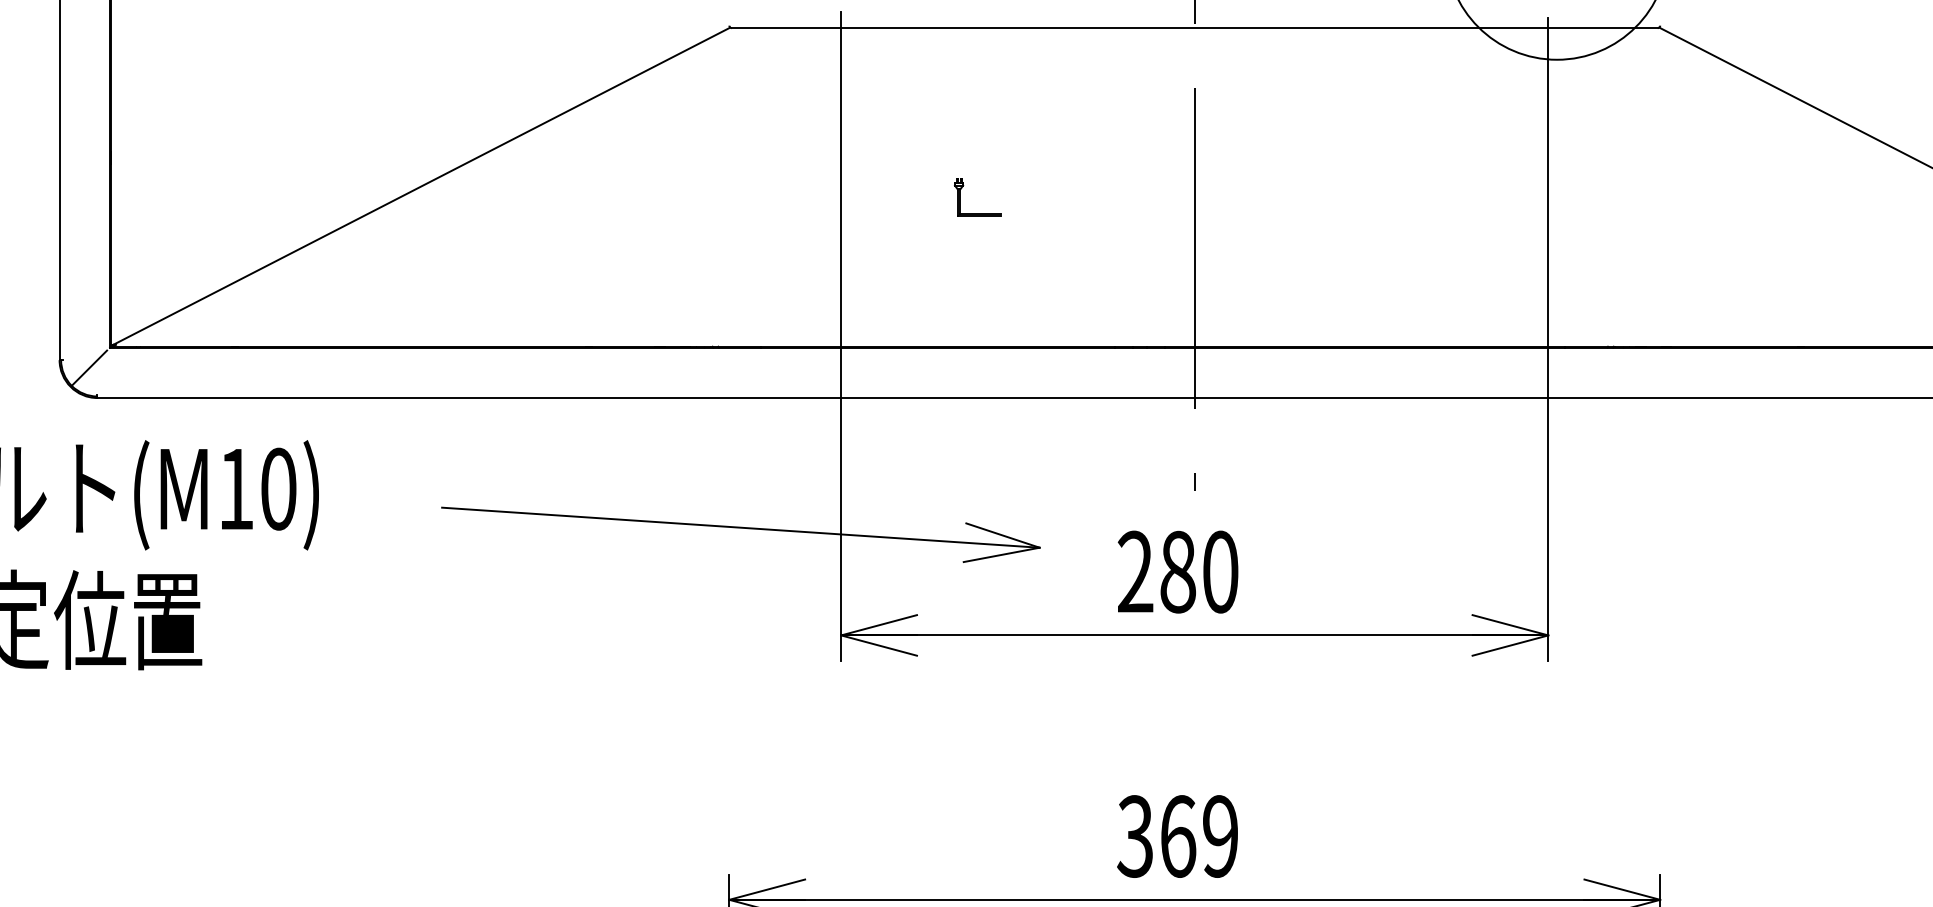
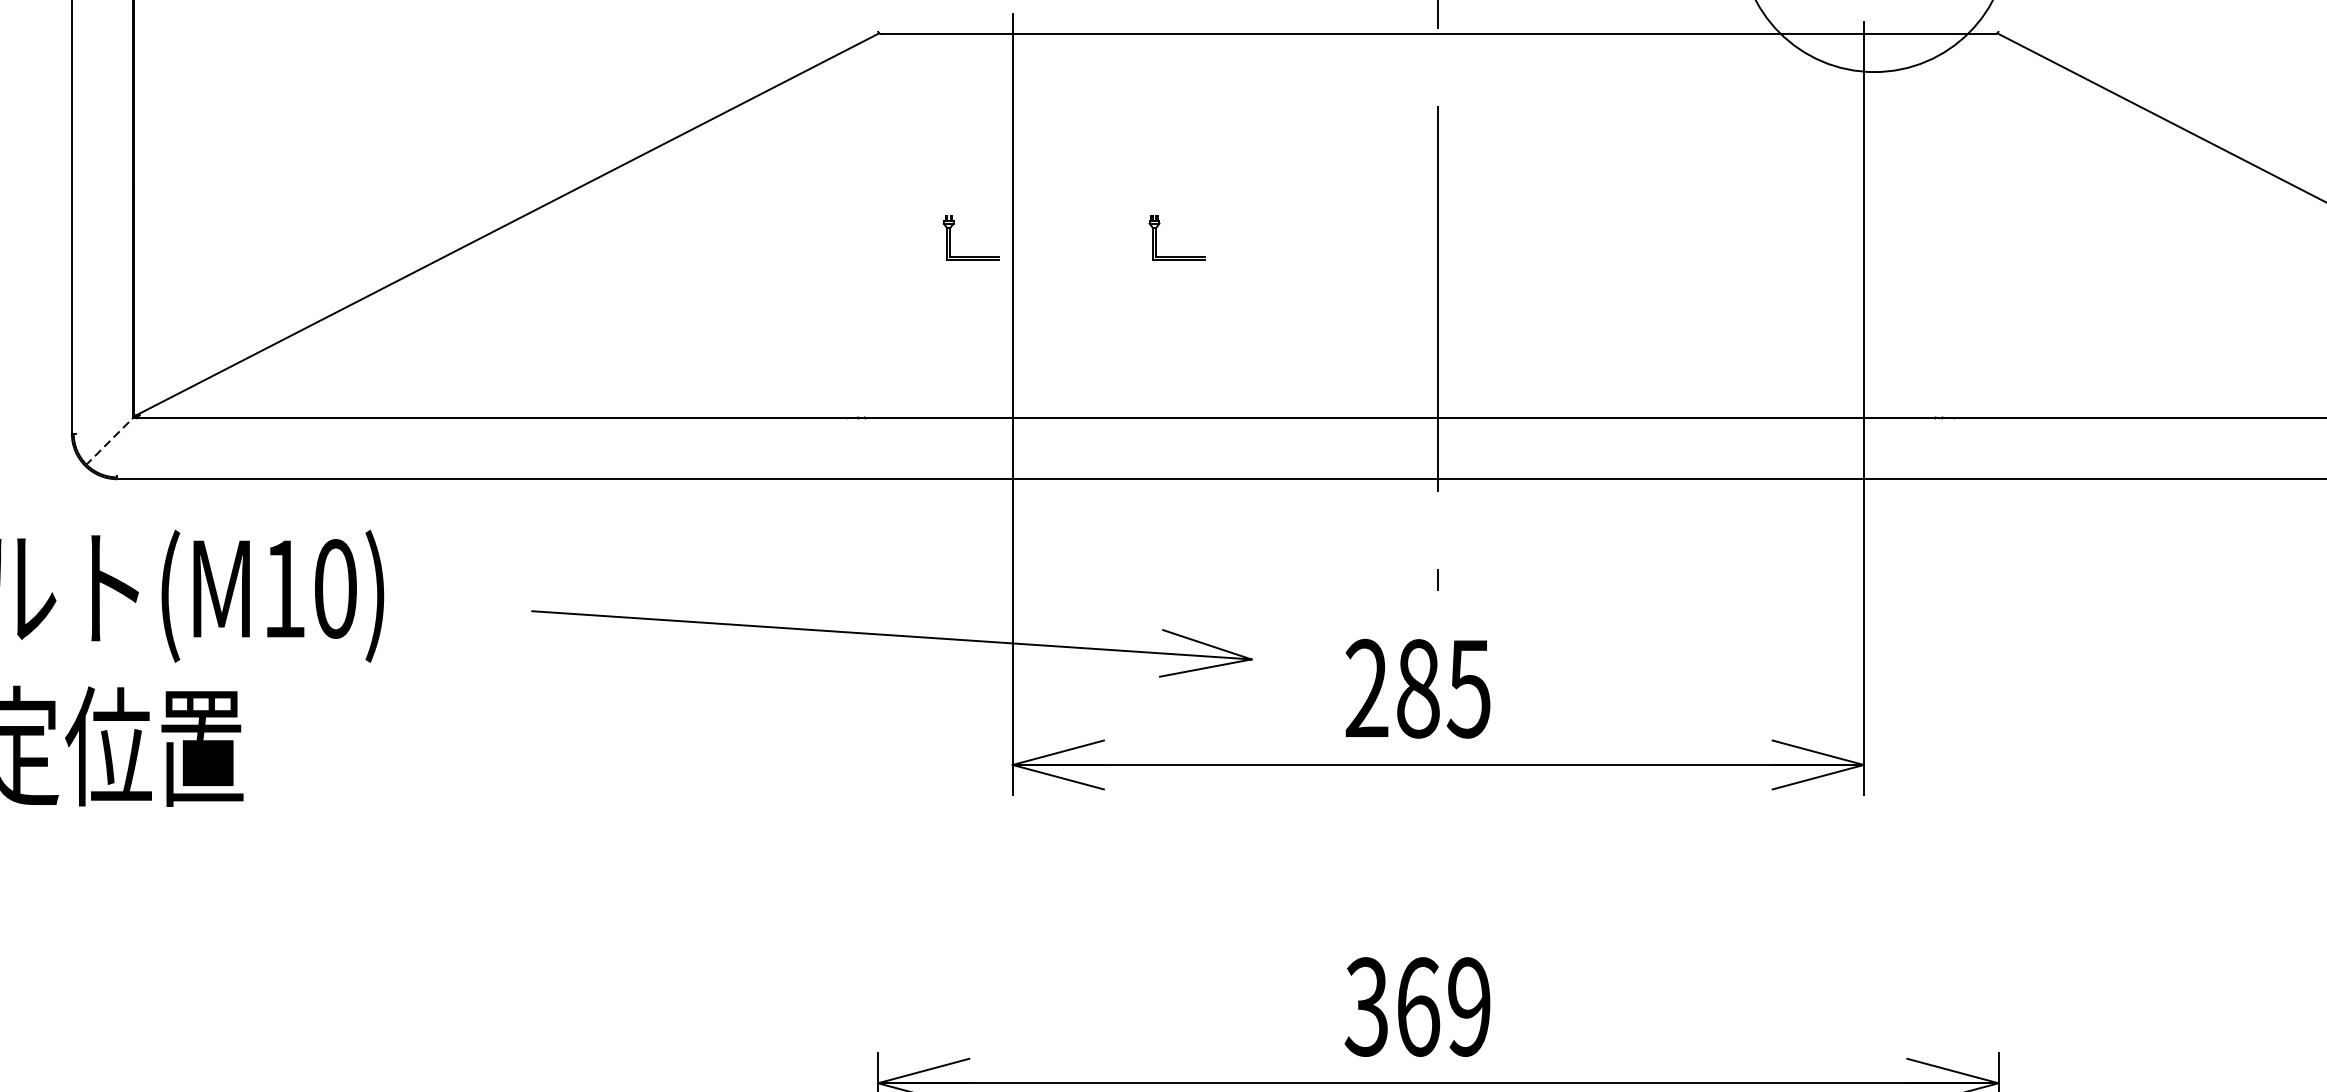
part: (806, 213) -> (970, 257), added
line: (89, 368) -> (107, 443), solid -> dashed
text: (1220, 571) -> (1469, 688), 280 -> 285

